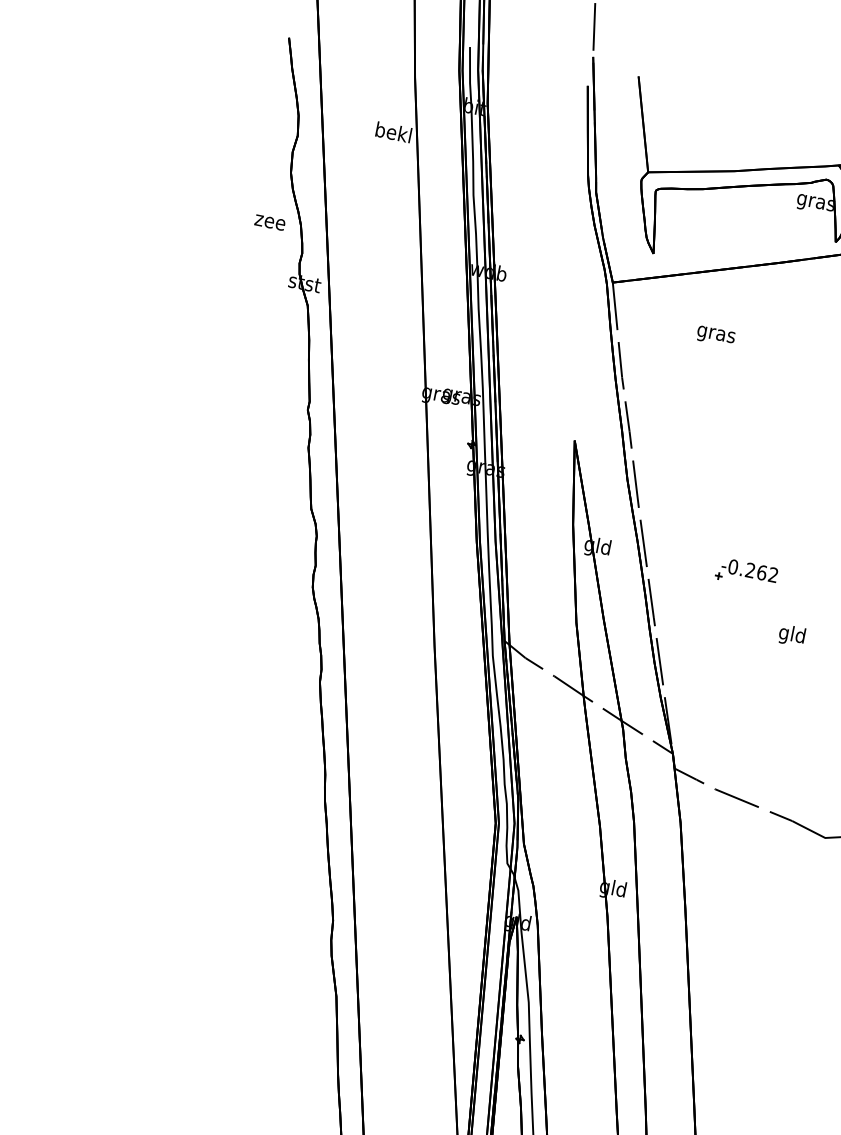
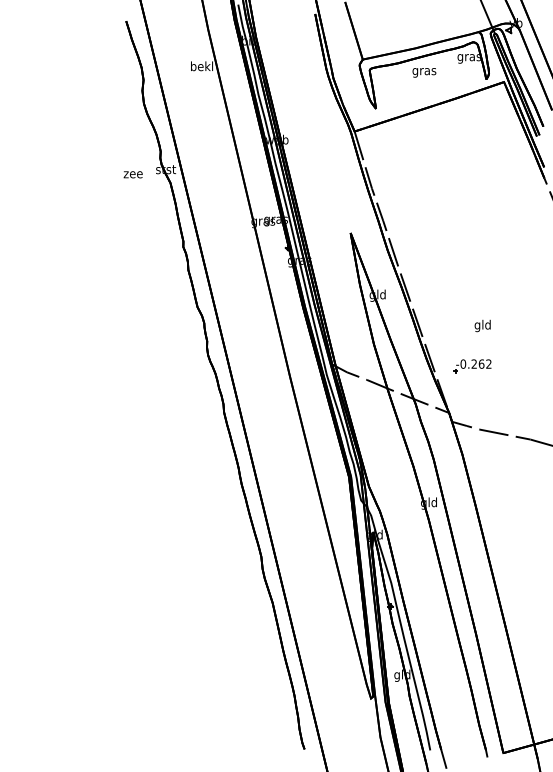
text: (269, 222) -> (132, 174), moved
text: (716, 335) -> (424, 72), moved
part: (746, 573) -> (472, 366), moved
text: (791, 634) -> (482, 325), moved

